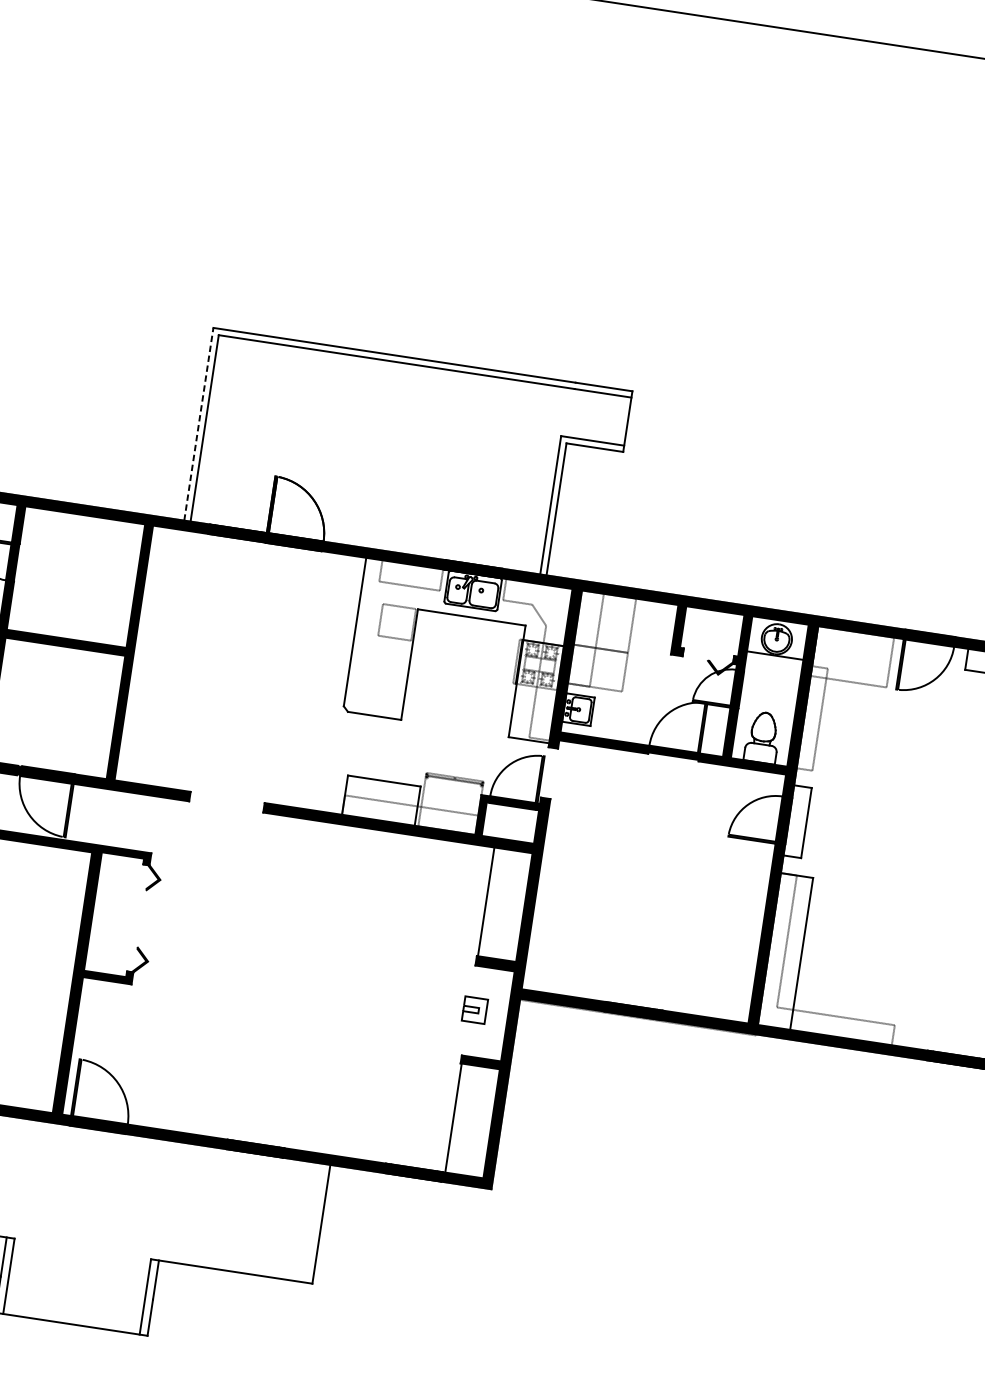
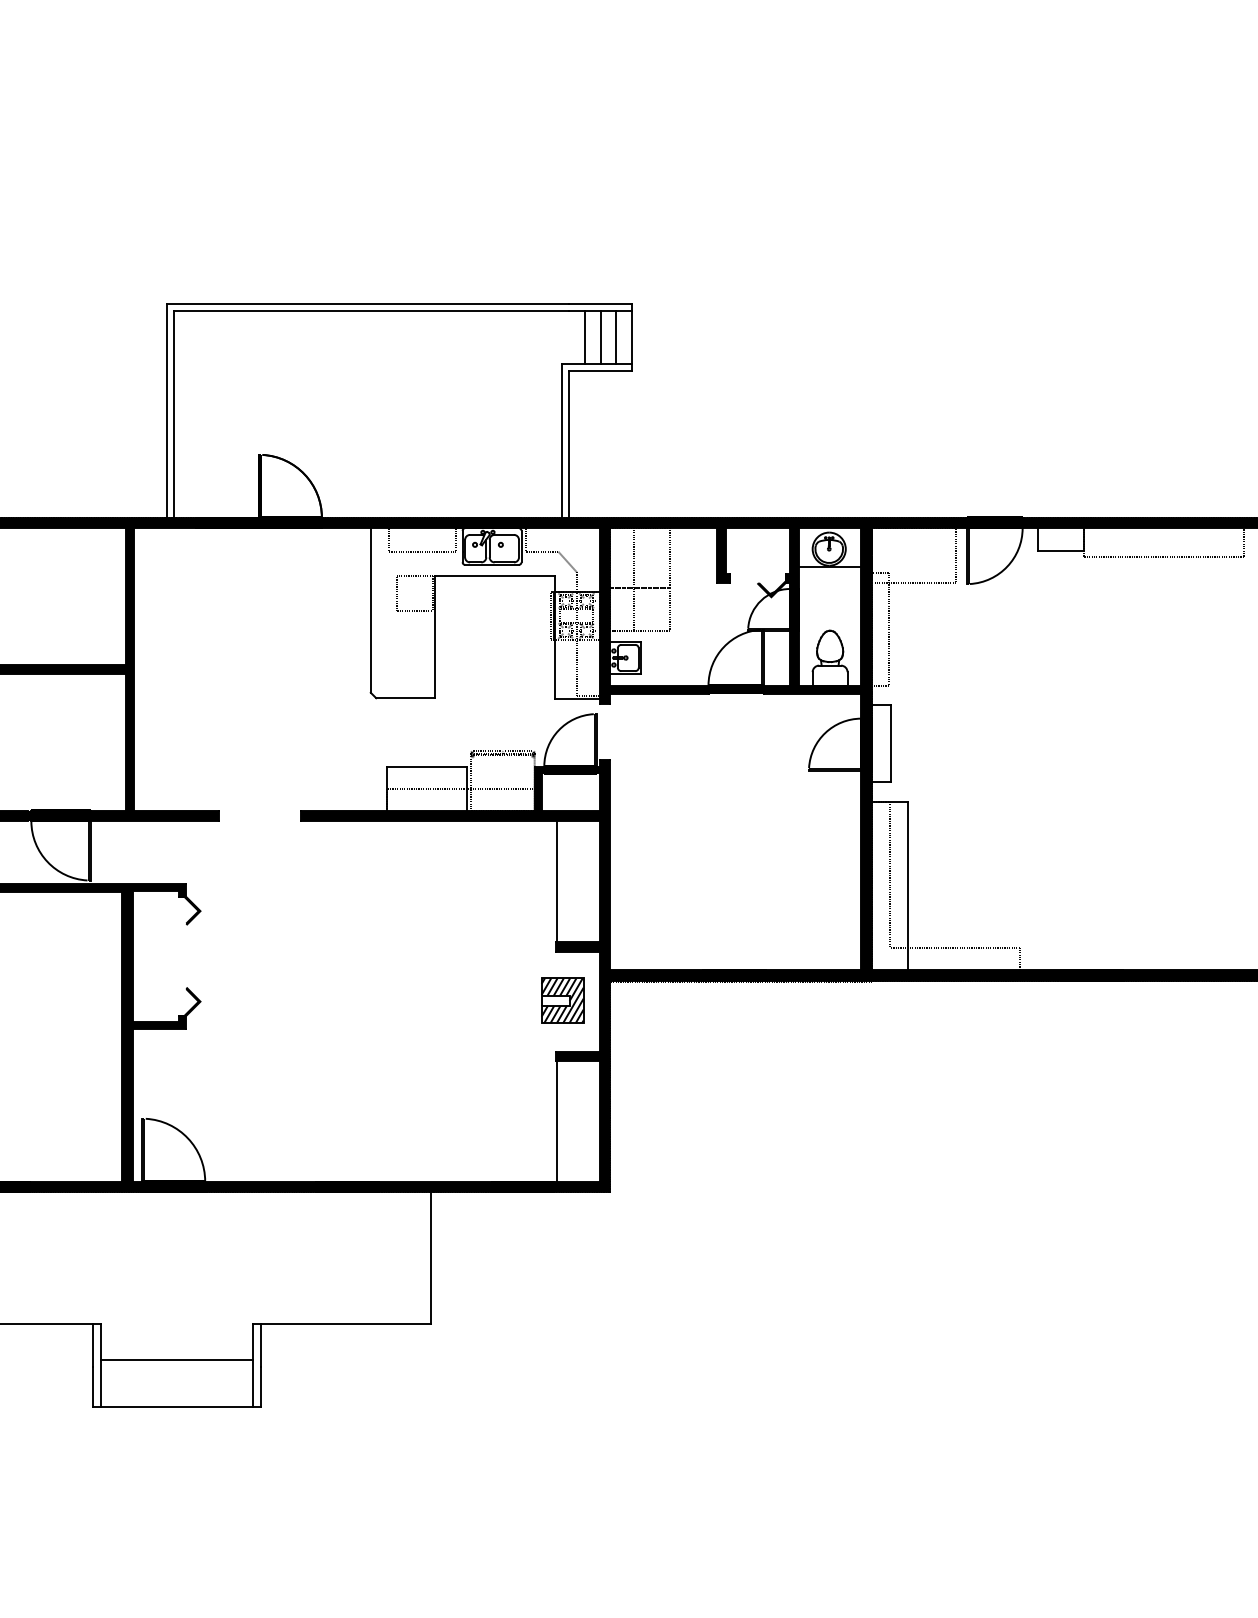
line: (585, 414) -> (584, 337), added
line: (599, 417) -> (600, 337), added
line: (613, 419) -> (616, 337), added
line: (198, 423) -> (167, 410), dashed -> solid
part: (474, 1009) -> (562, 1000), size x1.67
line: (77, 1282) -> (176, 1360), added

